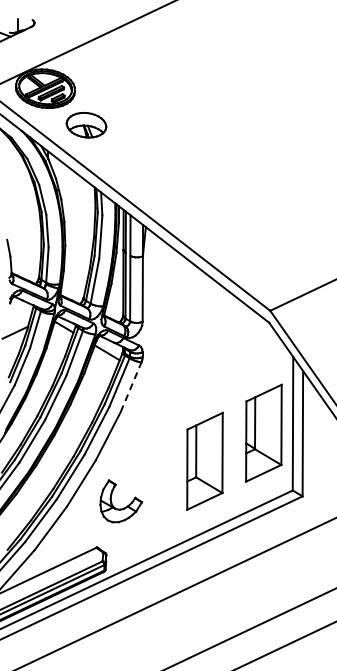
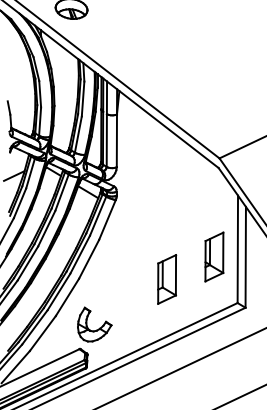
line: (131, 387) -> (107, 220), dashed -> solid
part: (263, 433) -> (214, 257), size x0.62
part: (205, 460) -> (167, 278), size x0.62
part: (123, 507) -> (96, 329), moved

